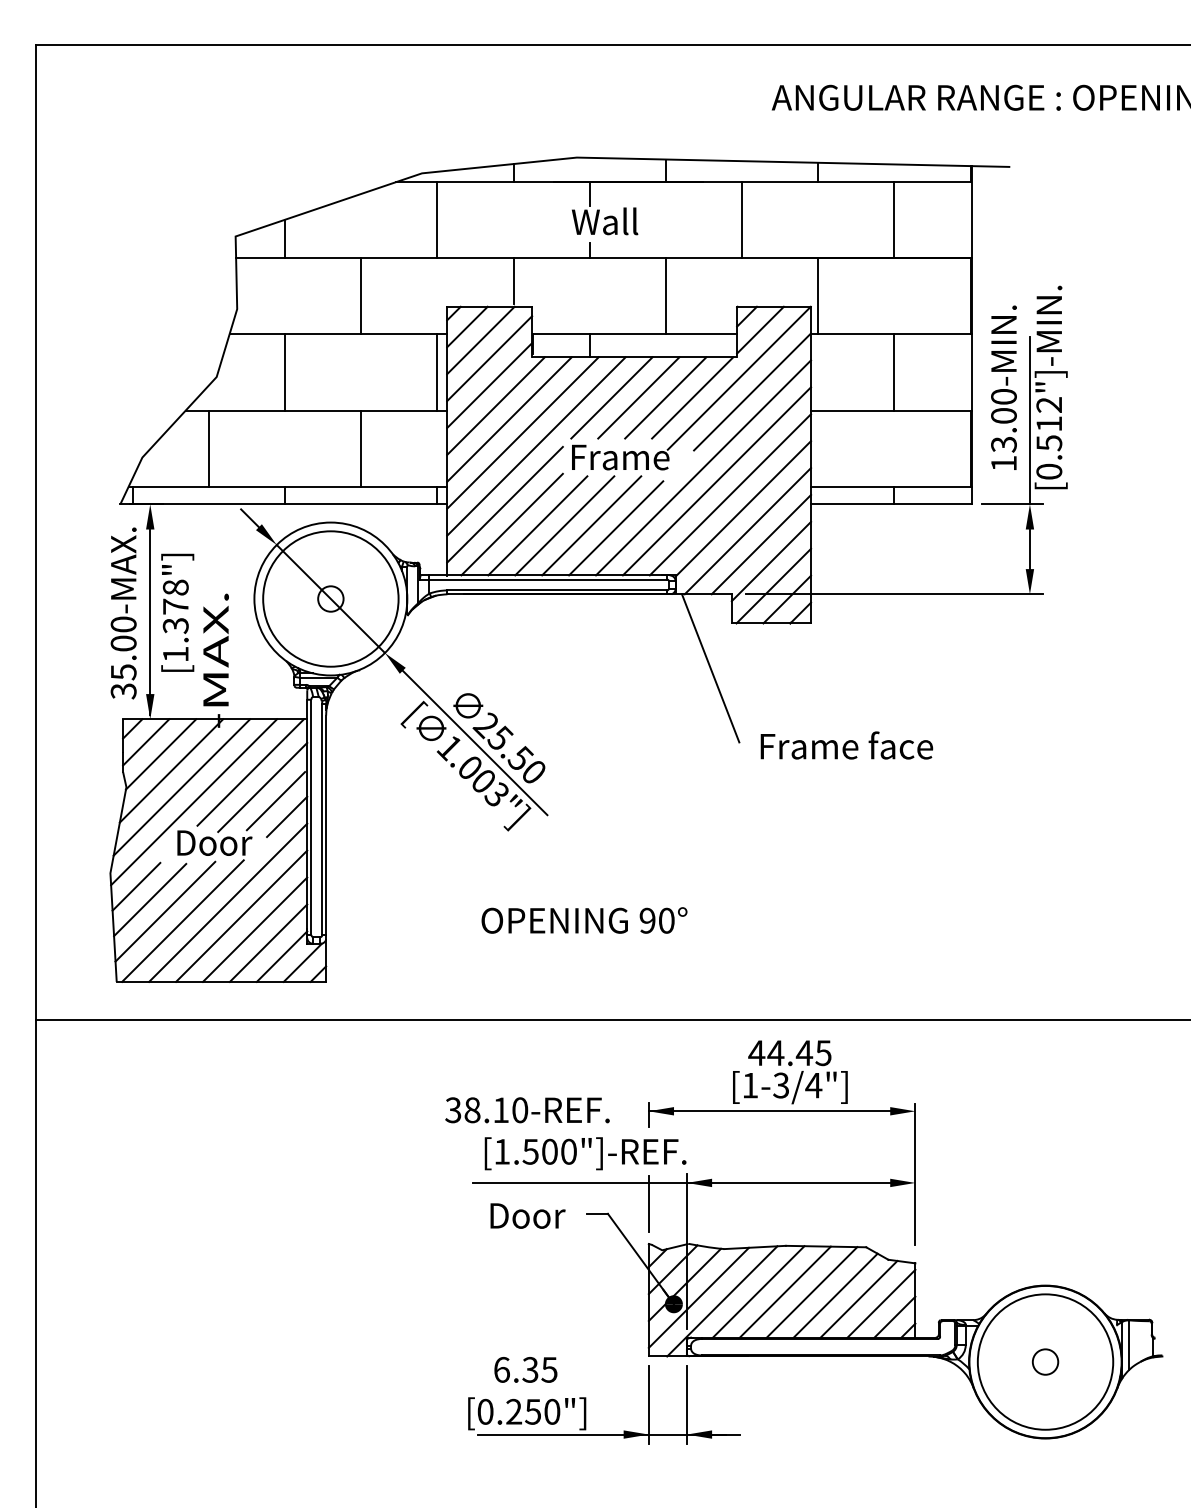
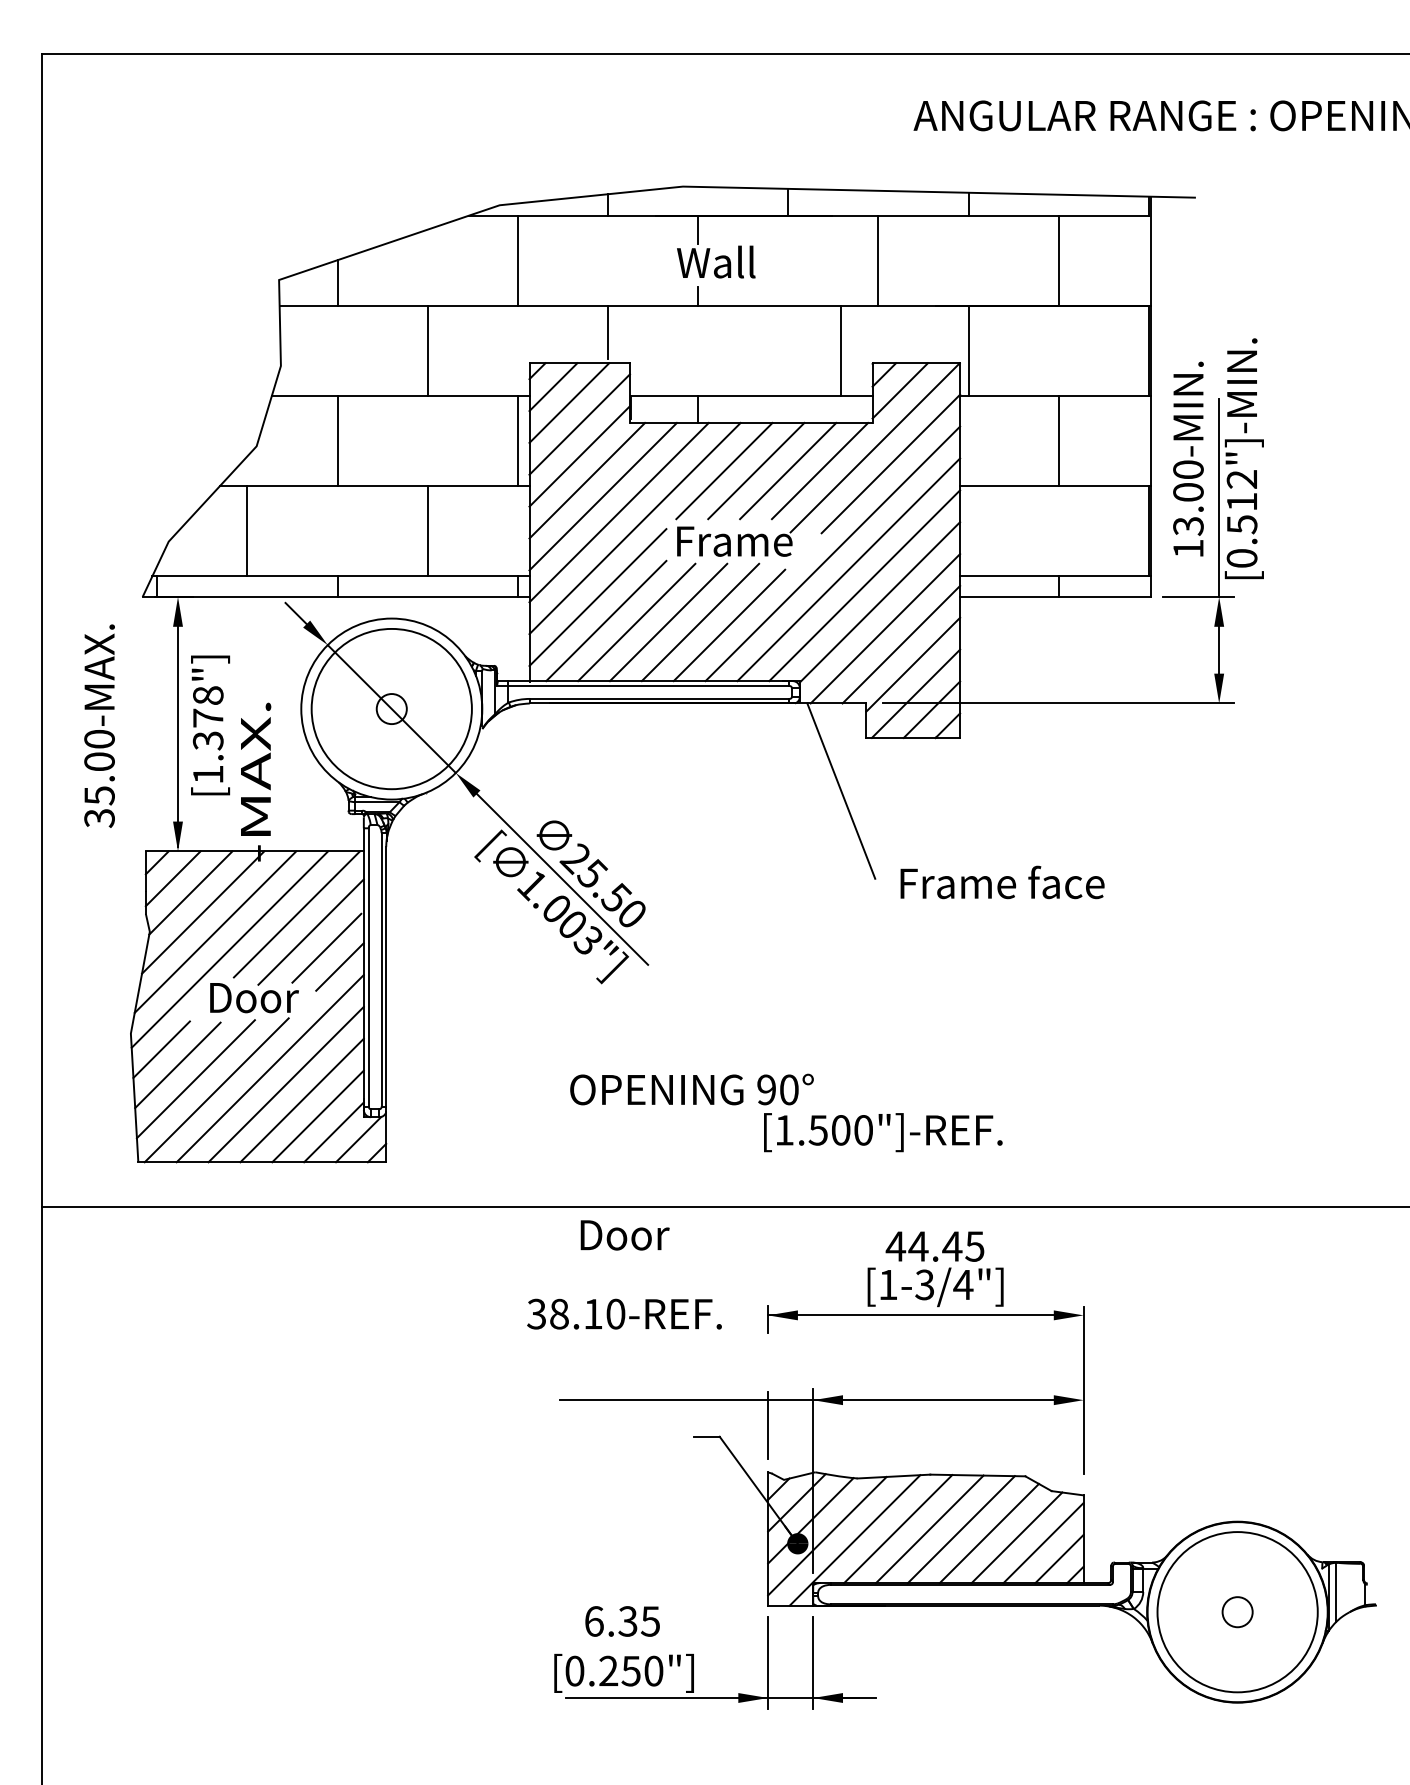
line: (666, 296) -> (841, 350), moved
text: (123, 612) -> (99, 725), moved
text: (585, 1153) -> (883, 1132), moved
text: (527, 1216) -> (624, 1235), moved

